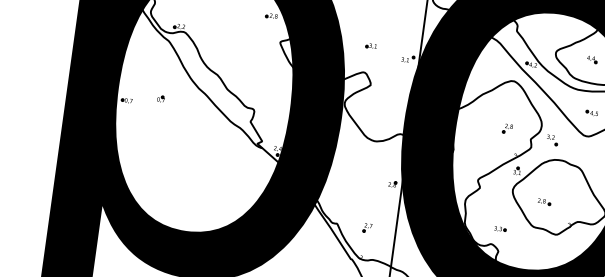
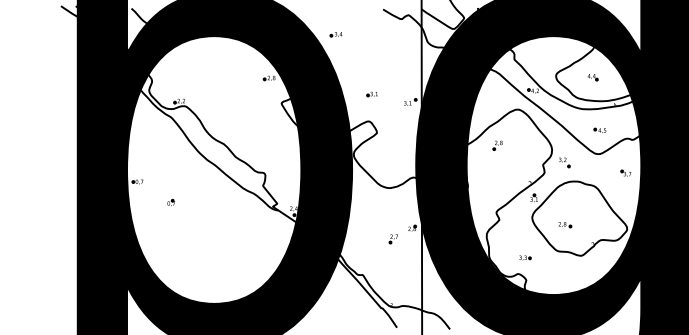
part: (160, 98) -> (170, 202), moved
part: (507, 128) -> (497, 145), moved
part: (366, 228) -> (392, 239), moved

